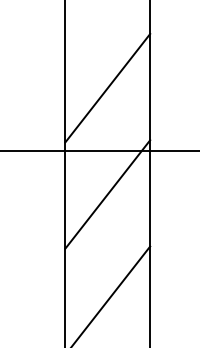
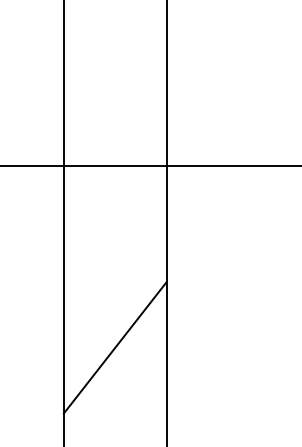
line: (107, 88) -> (114, 90), removed
line: (107, 194) -> (114, 218), removed

